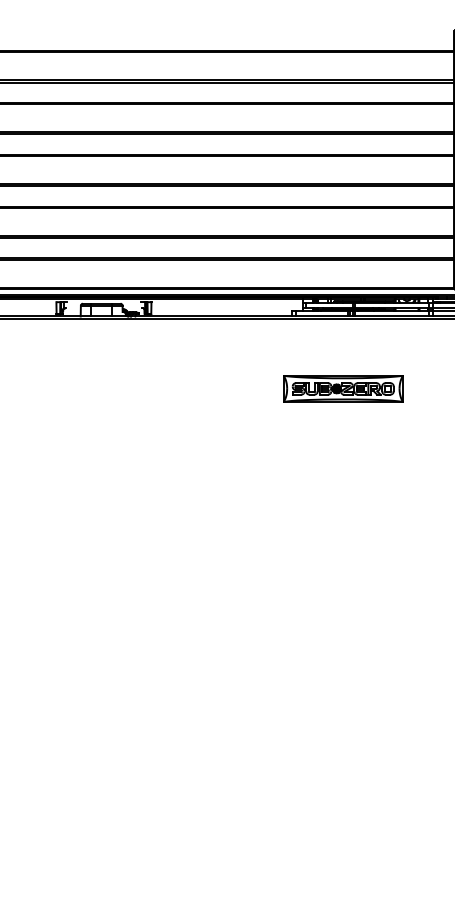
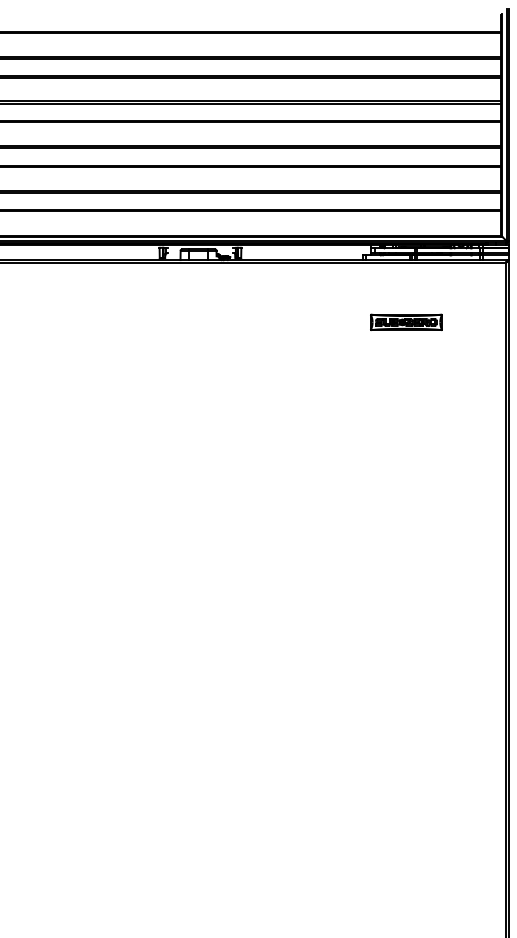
part: (343, 389) -> (406, 322), size x0.7

